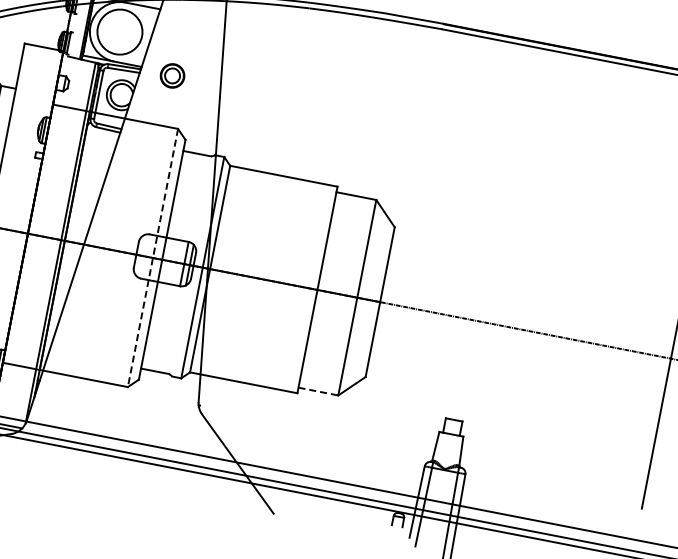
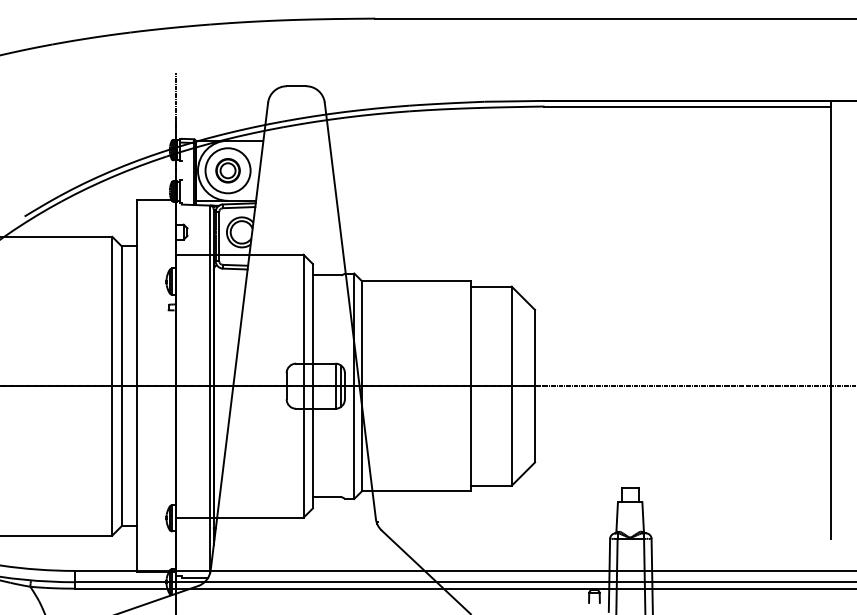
part: (172, 75) -> (227, 170), moved
line: (152, 258) -> (303, 386), dashed -> solid
line: (318, 391) -> (491, 485), dashed -> solid

